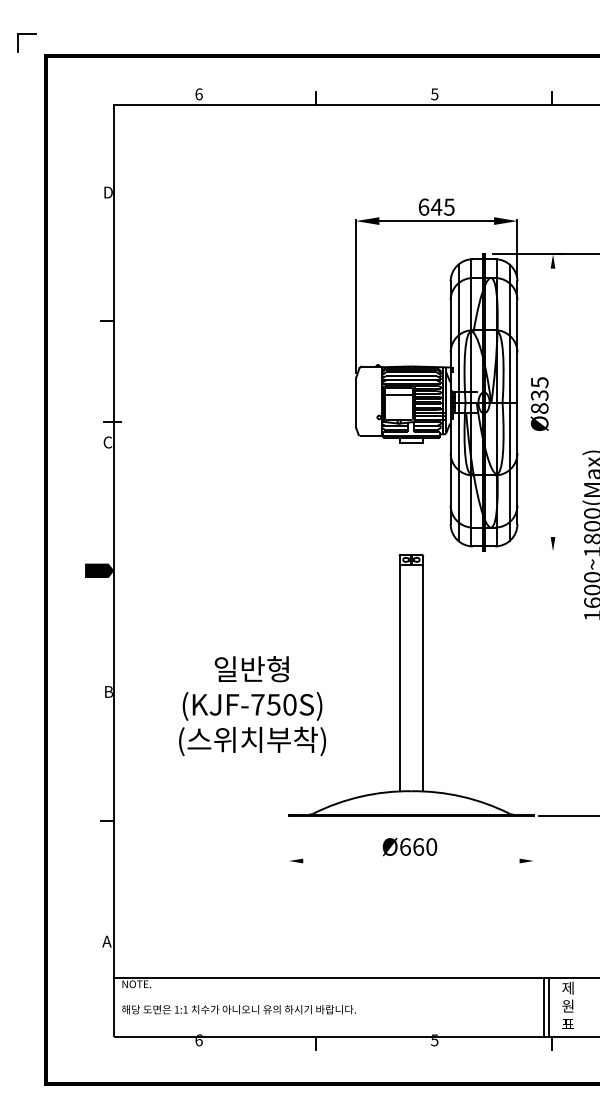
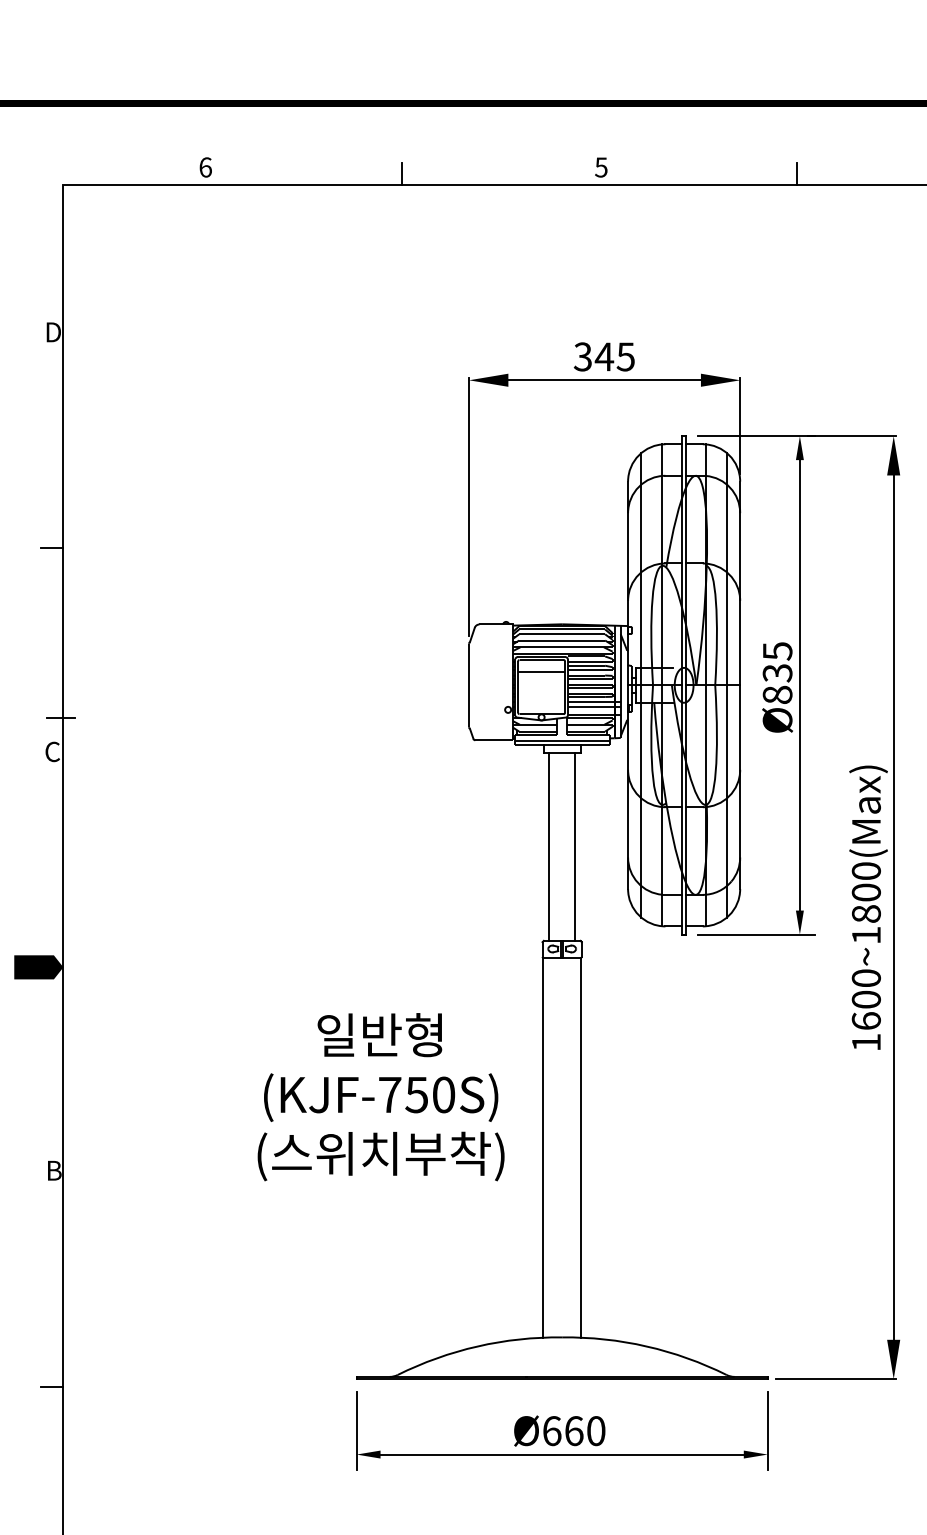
text: (423, 206) -> (582, 355), 645 -> 345
line: (553, 402) -> (800, 684), added
line: (403, 499) -> (548, 847), added
line: (419, 499) -> (575, 847), added
line: (526, 551) -> (755, 934), added
text: (252, 706) -> (381, 1097), moved
line: (288, 846) -> (355, 1430), added
line: (533, 846) -> (767, 1430), added
line: (411, 861) -> (562, 1455), added

